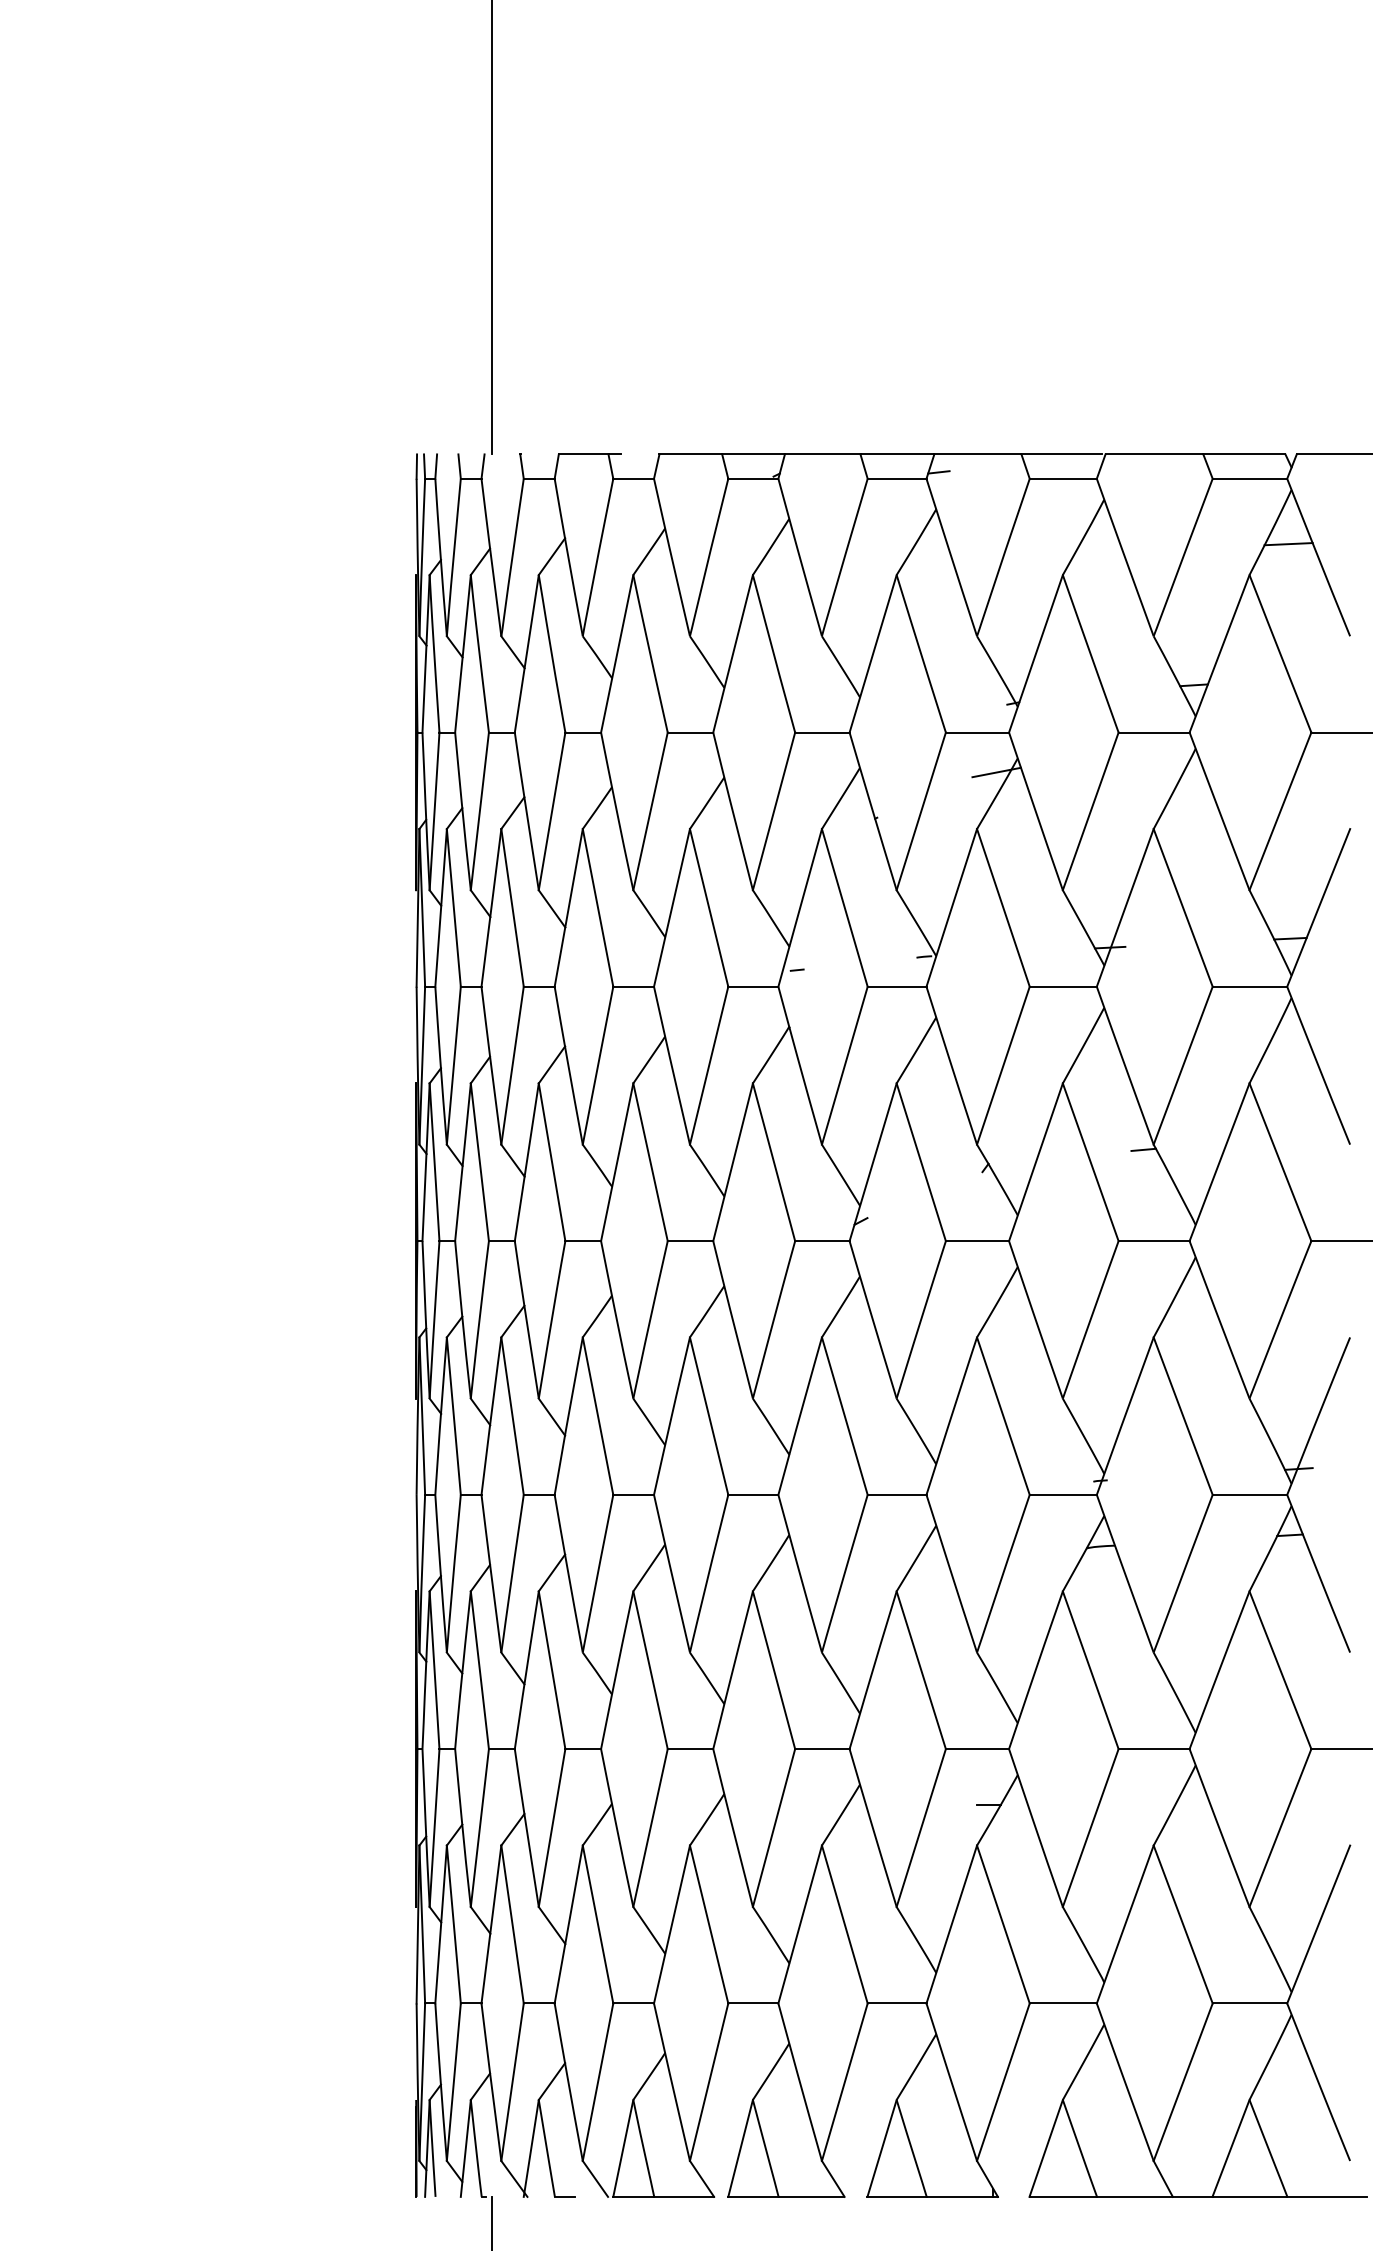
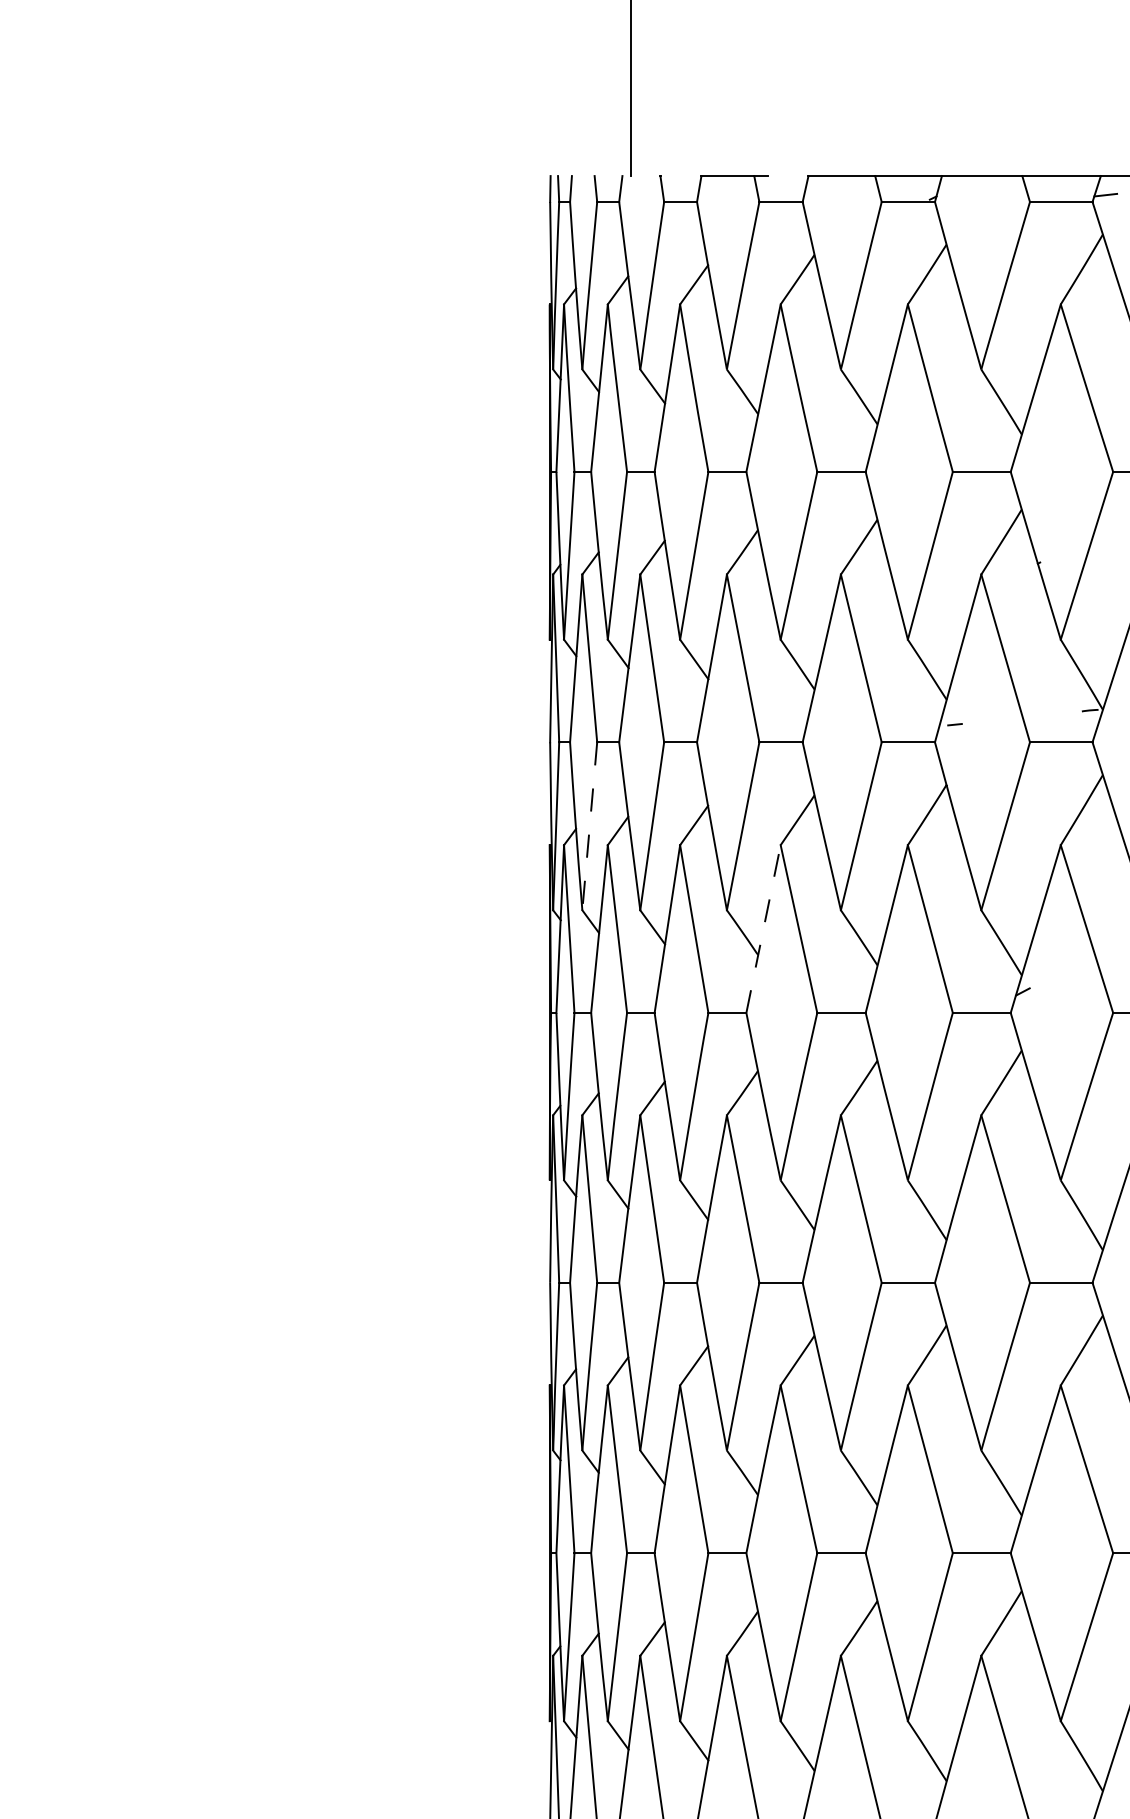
line: (453, 1066) -> (589, 827), solid -> dashed
line: (617, 1161) -> (763, 928), solid -> dashed

